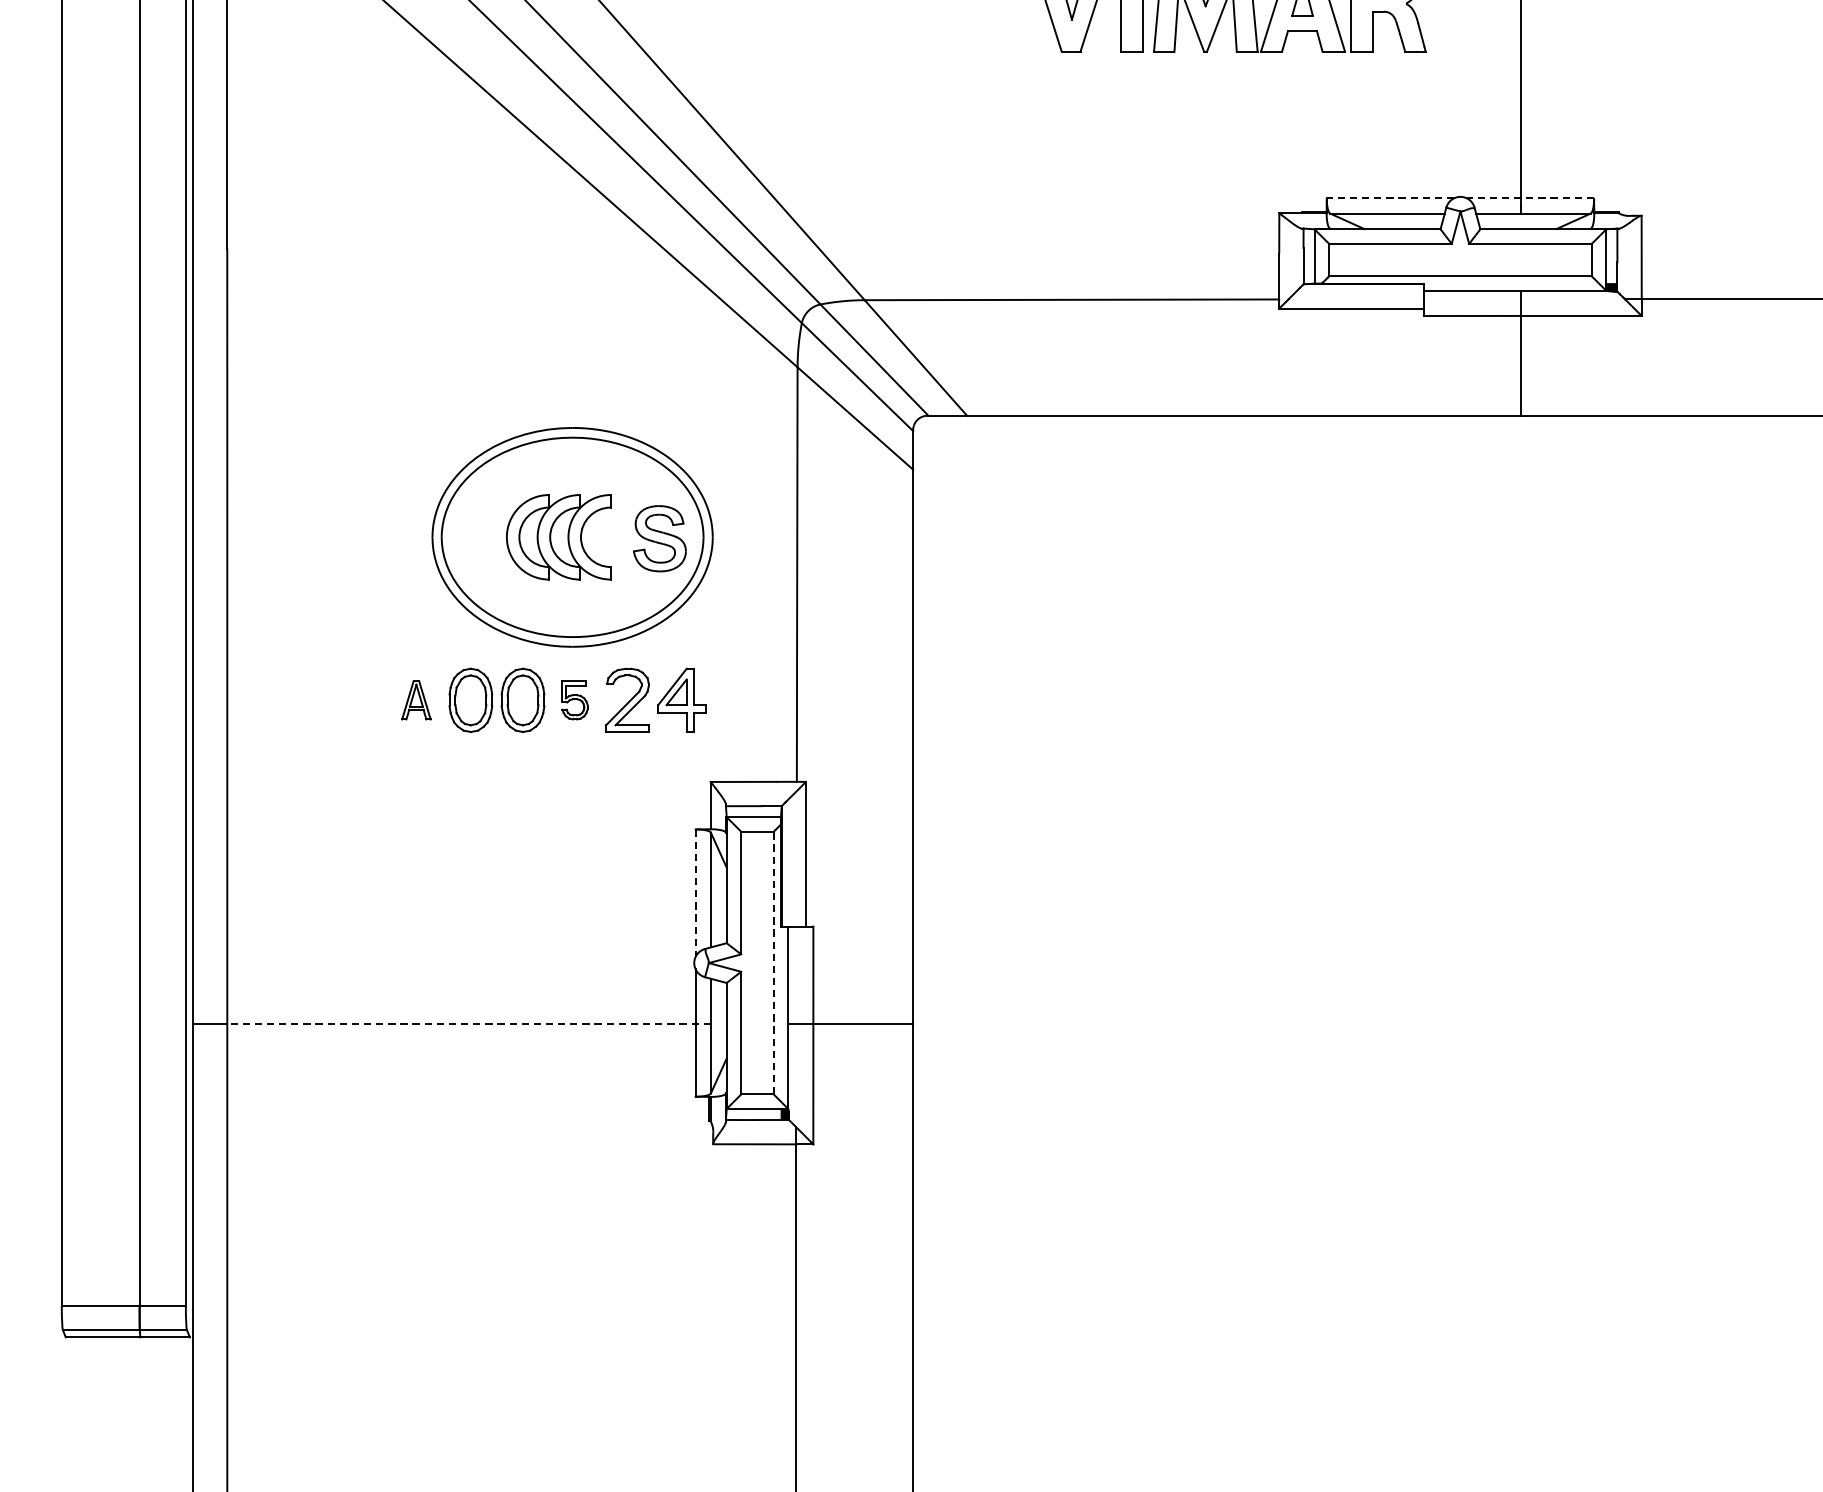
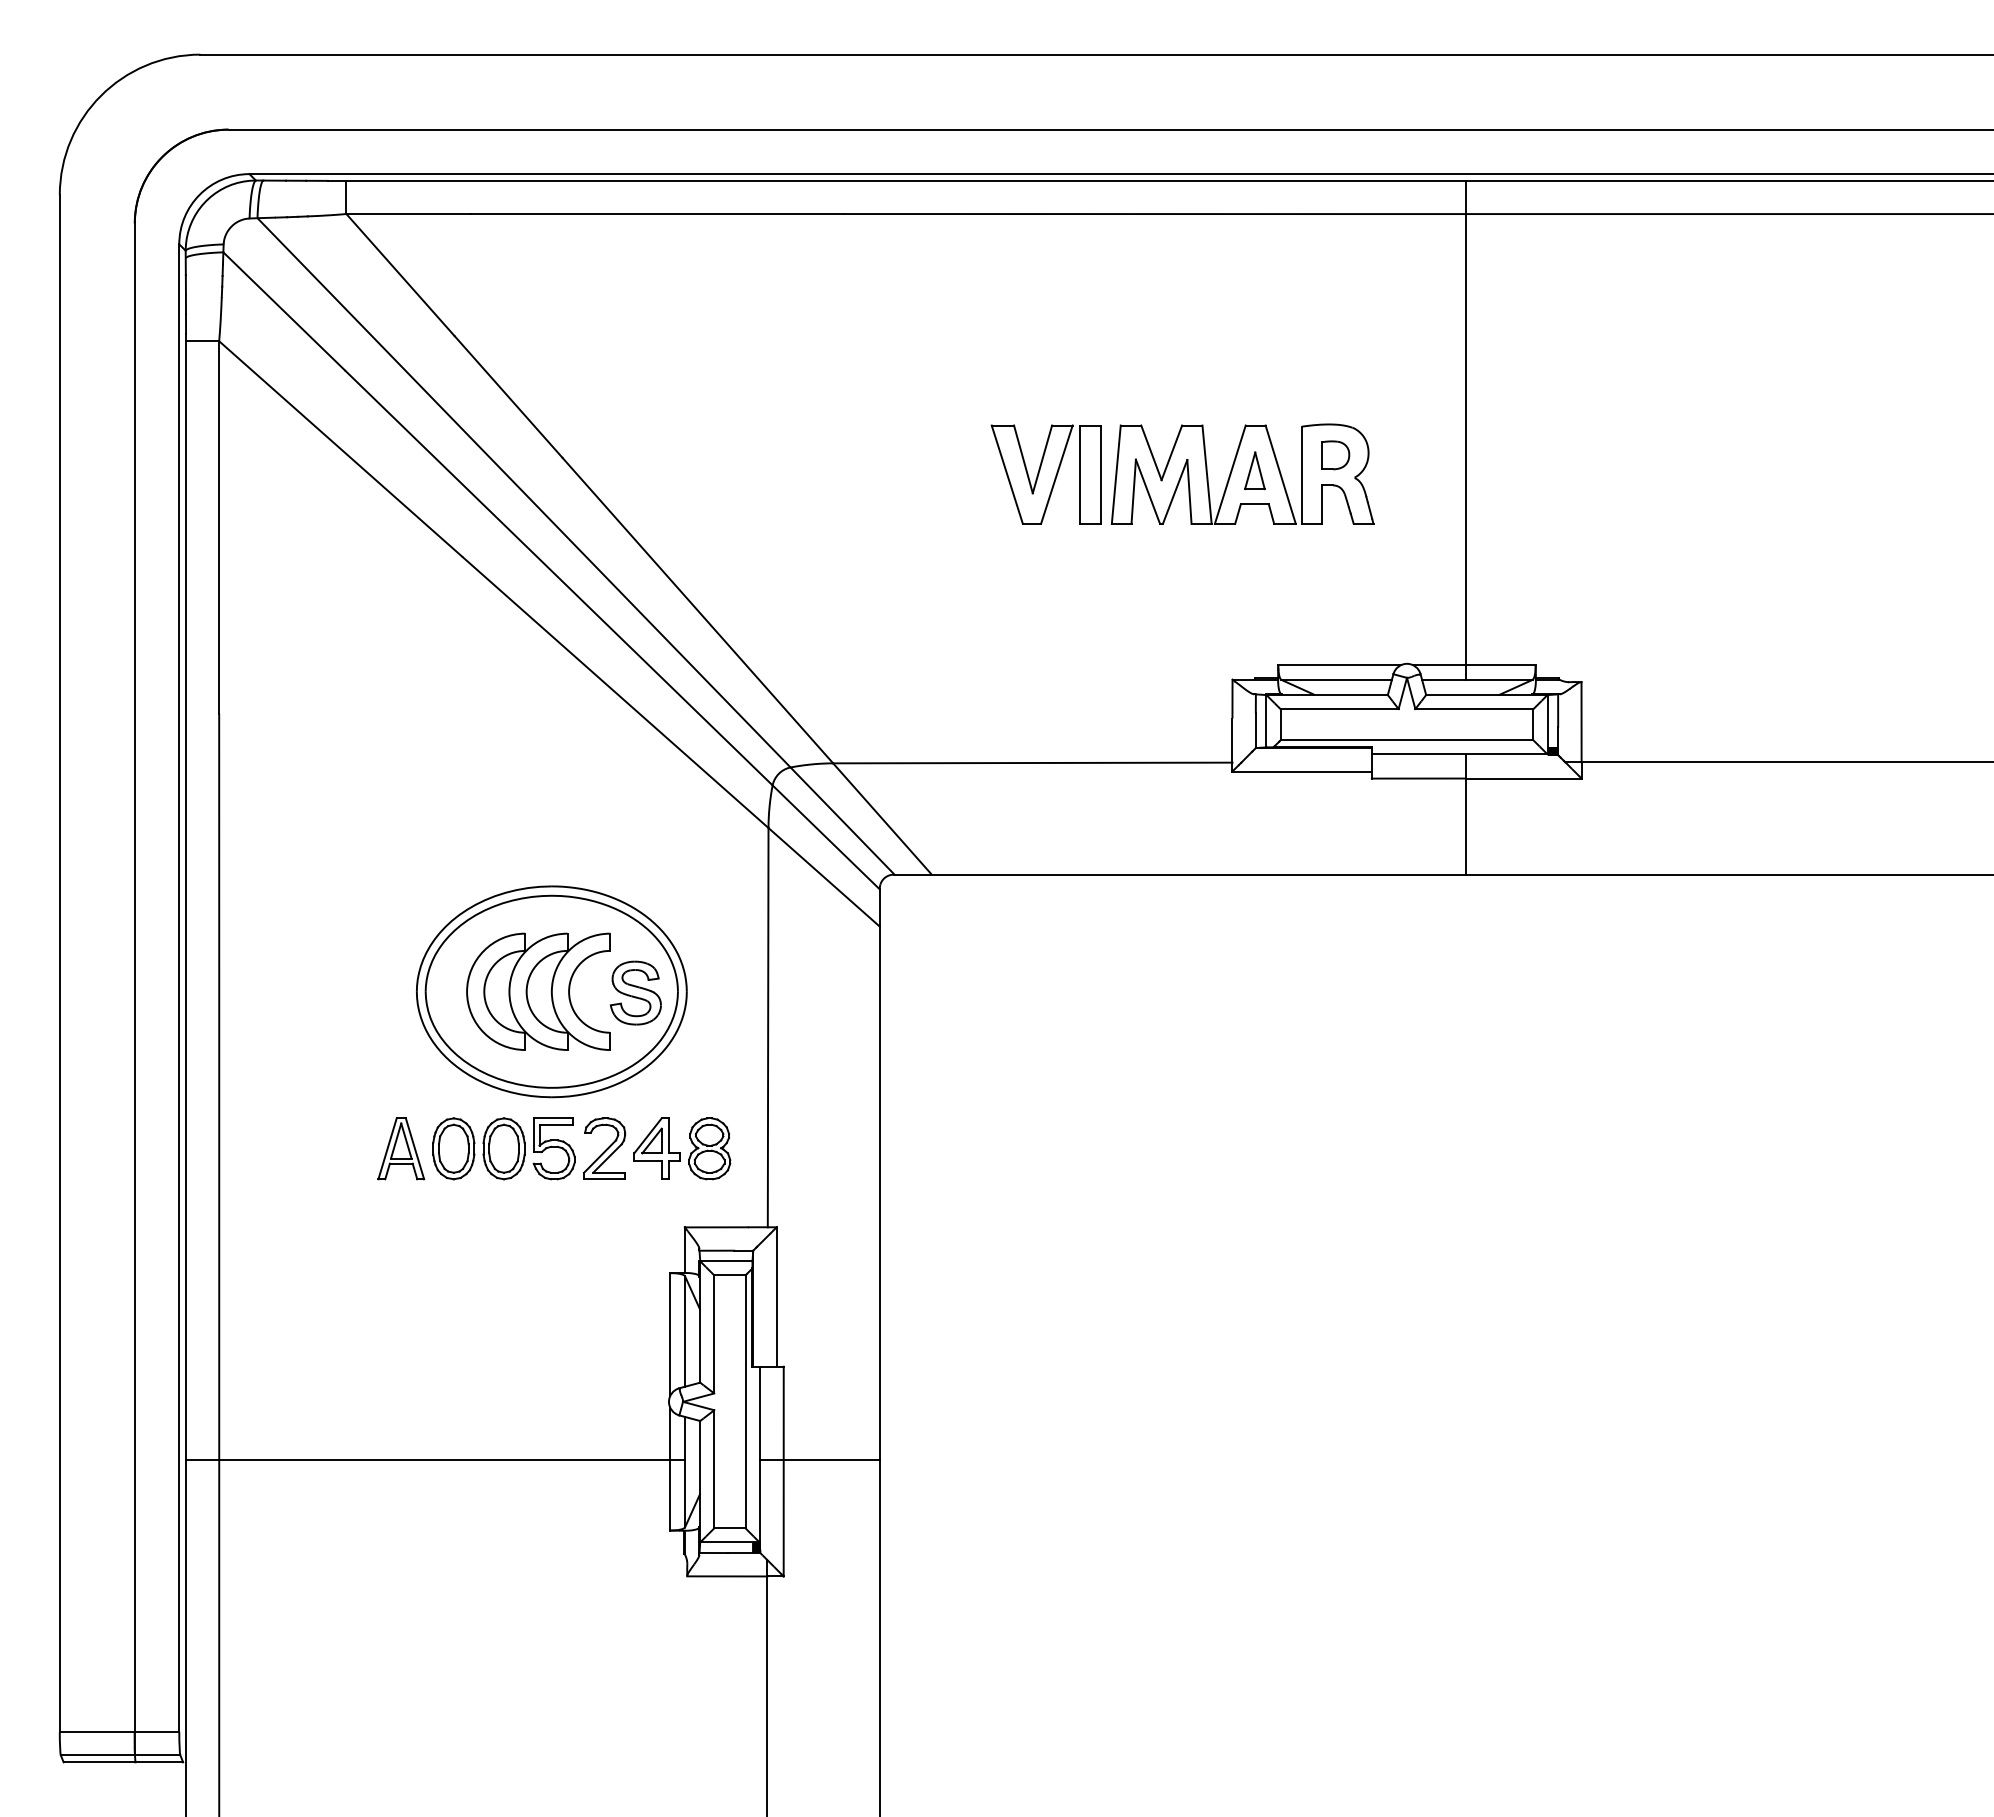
line: (1390, 198) -> (1339, 665), dashed -> solid
line: (1529, 198) -> (1473, 665), dashed -> solid
part: (558, 537) -> (538, 991), size x1.43
part: (416, 700) -> (401, 1148), size x1.67
part: (574, 700) -> (553, 1148), size x1.67
part: (736, 700) -> (709, 1148), added
line: (695, 893) -> (670, 1334), dashed -> solid
line: (773, 962) -> (745, 1401), dashed -> solid
line: (469, 1023) -> (452, 1460), dashed -> solid

